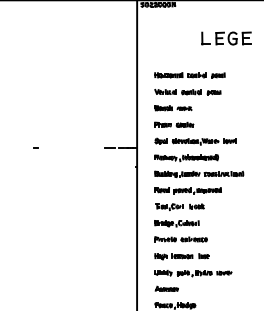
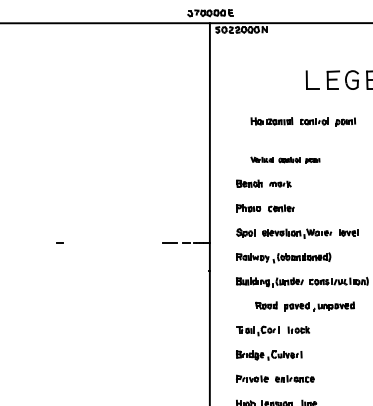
part: (189, 75) -> (302, 121), moved
part: (187, 92) -> (284, 160), size x0.7
part: (187, 190) -> (304, 306), moved

